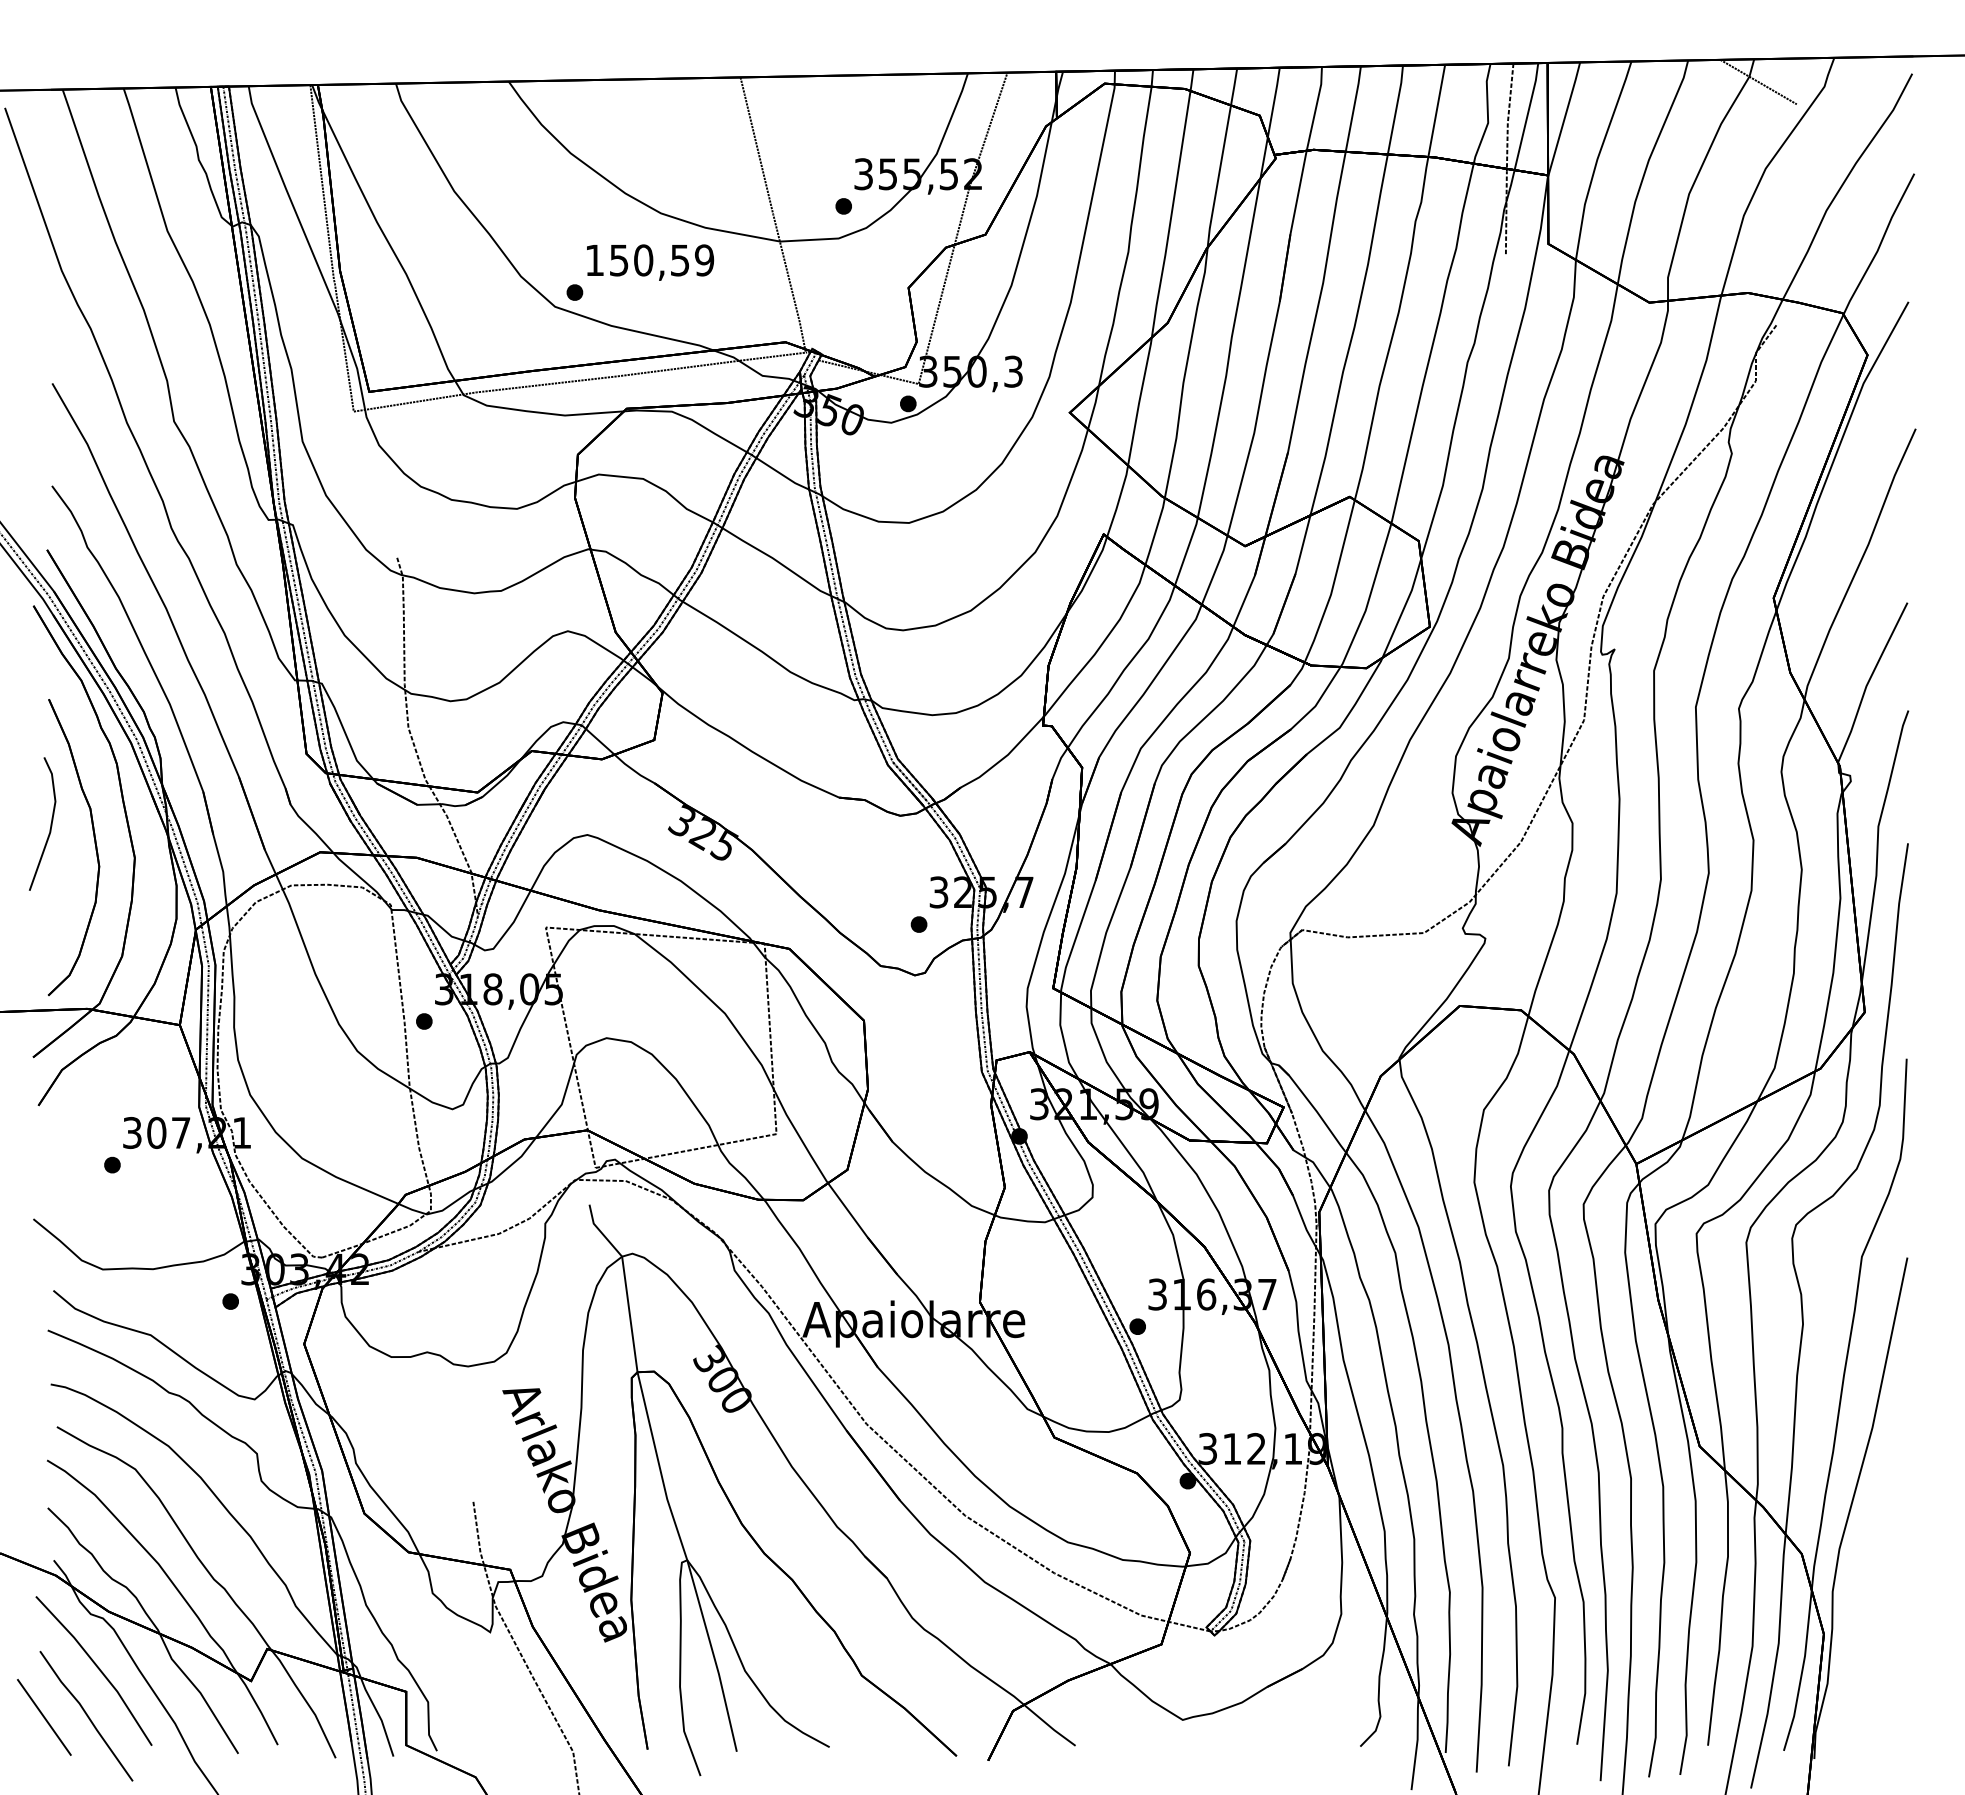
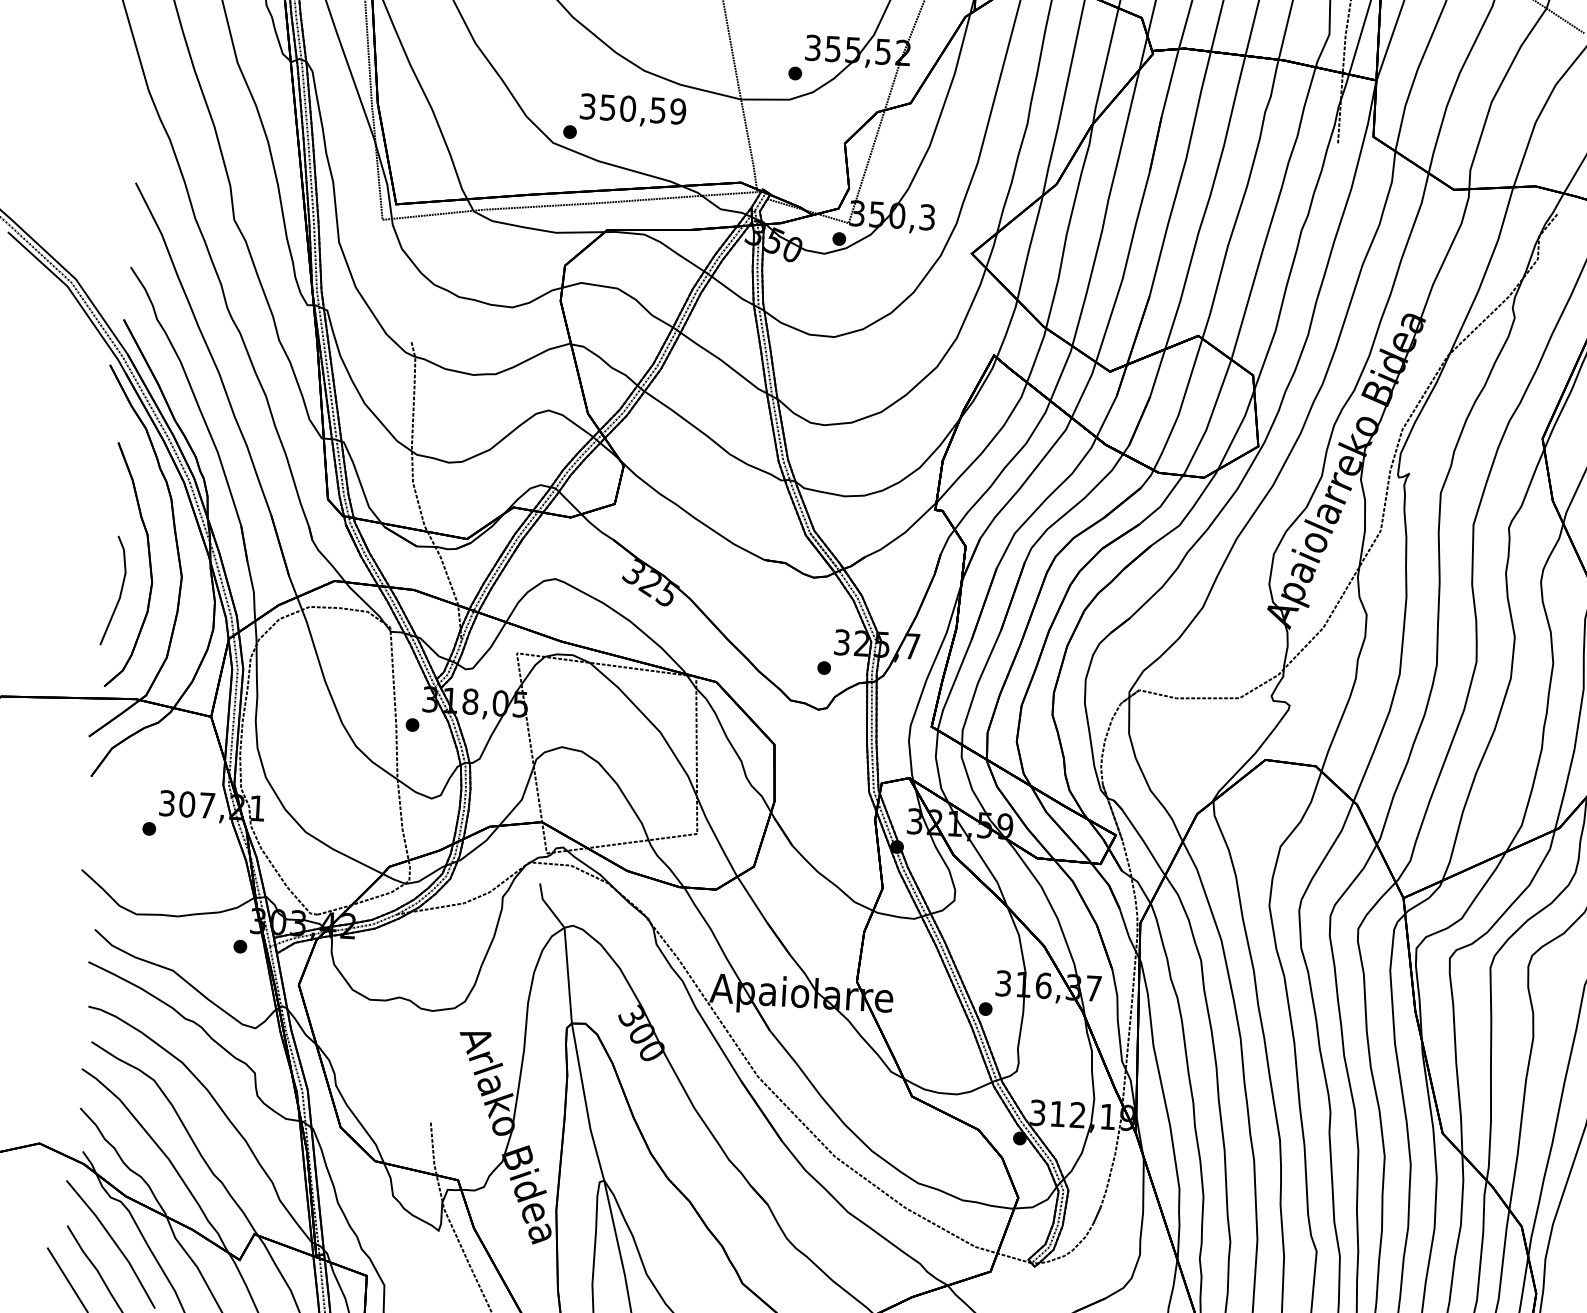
text: (594, 260) -> (587, 106), 150,59 -> 350,59
line: (50, 823) -> (120, 590), moved

